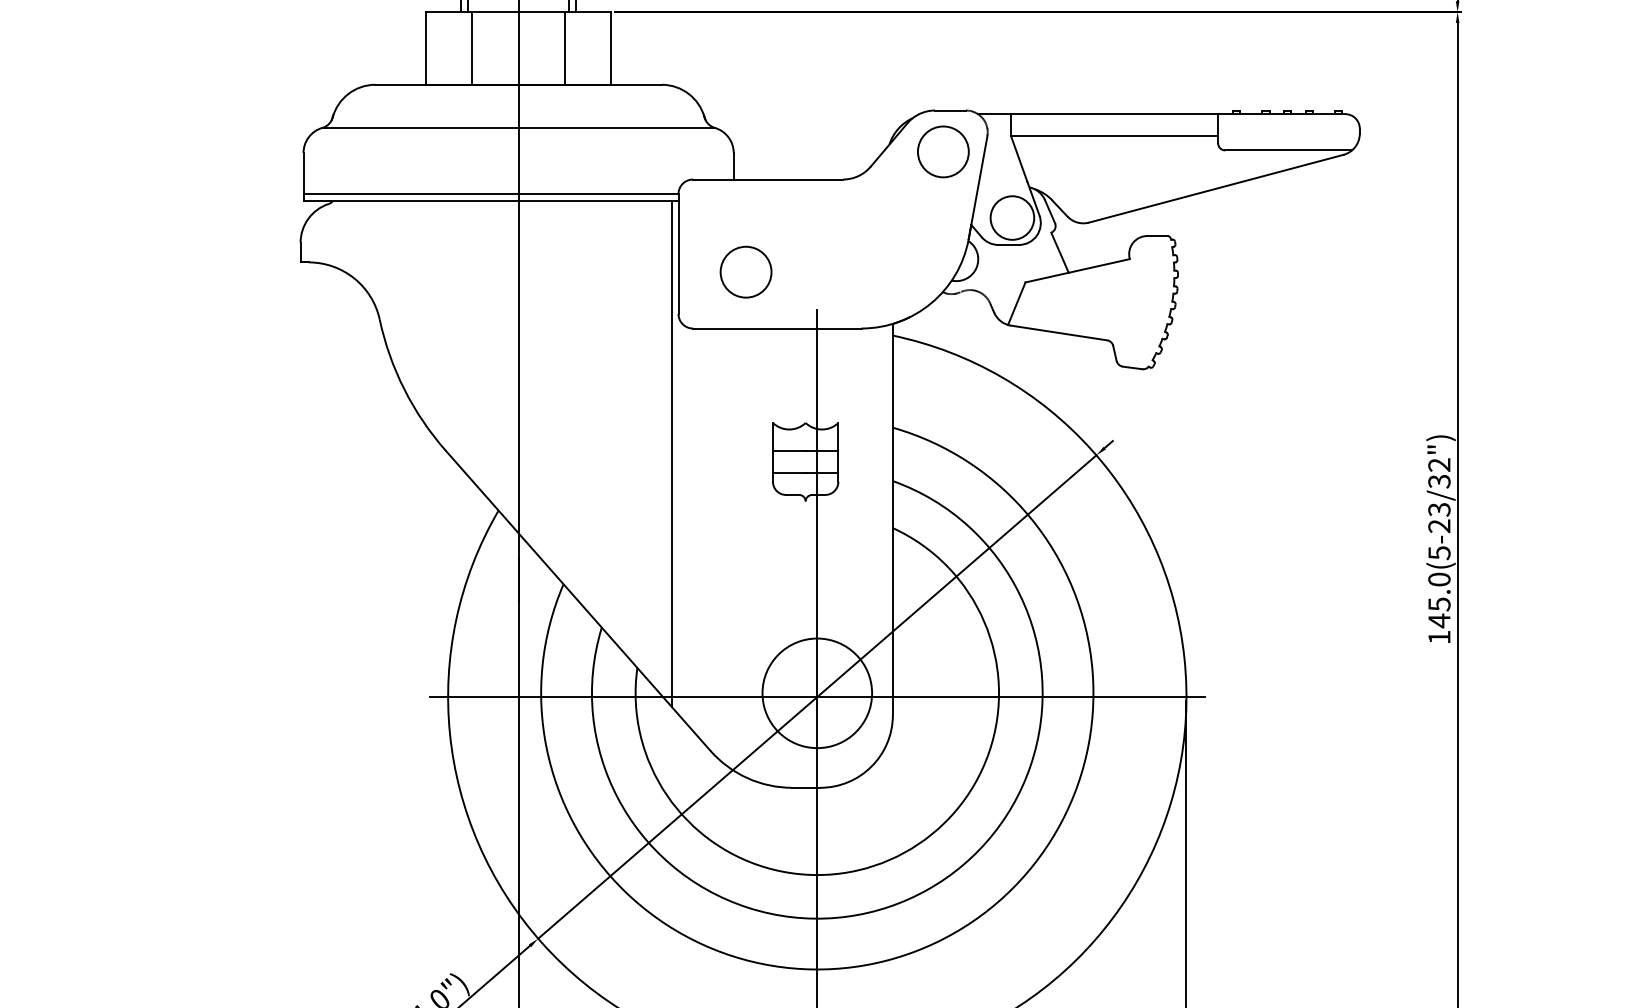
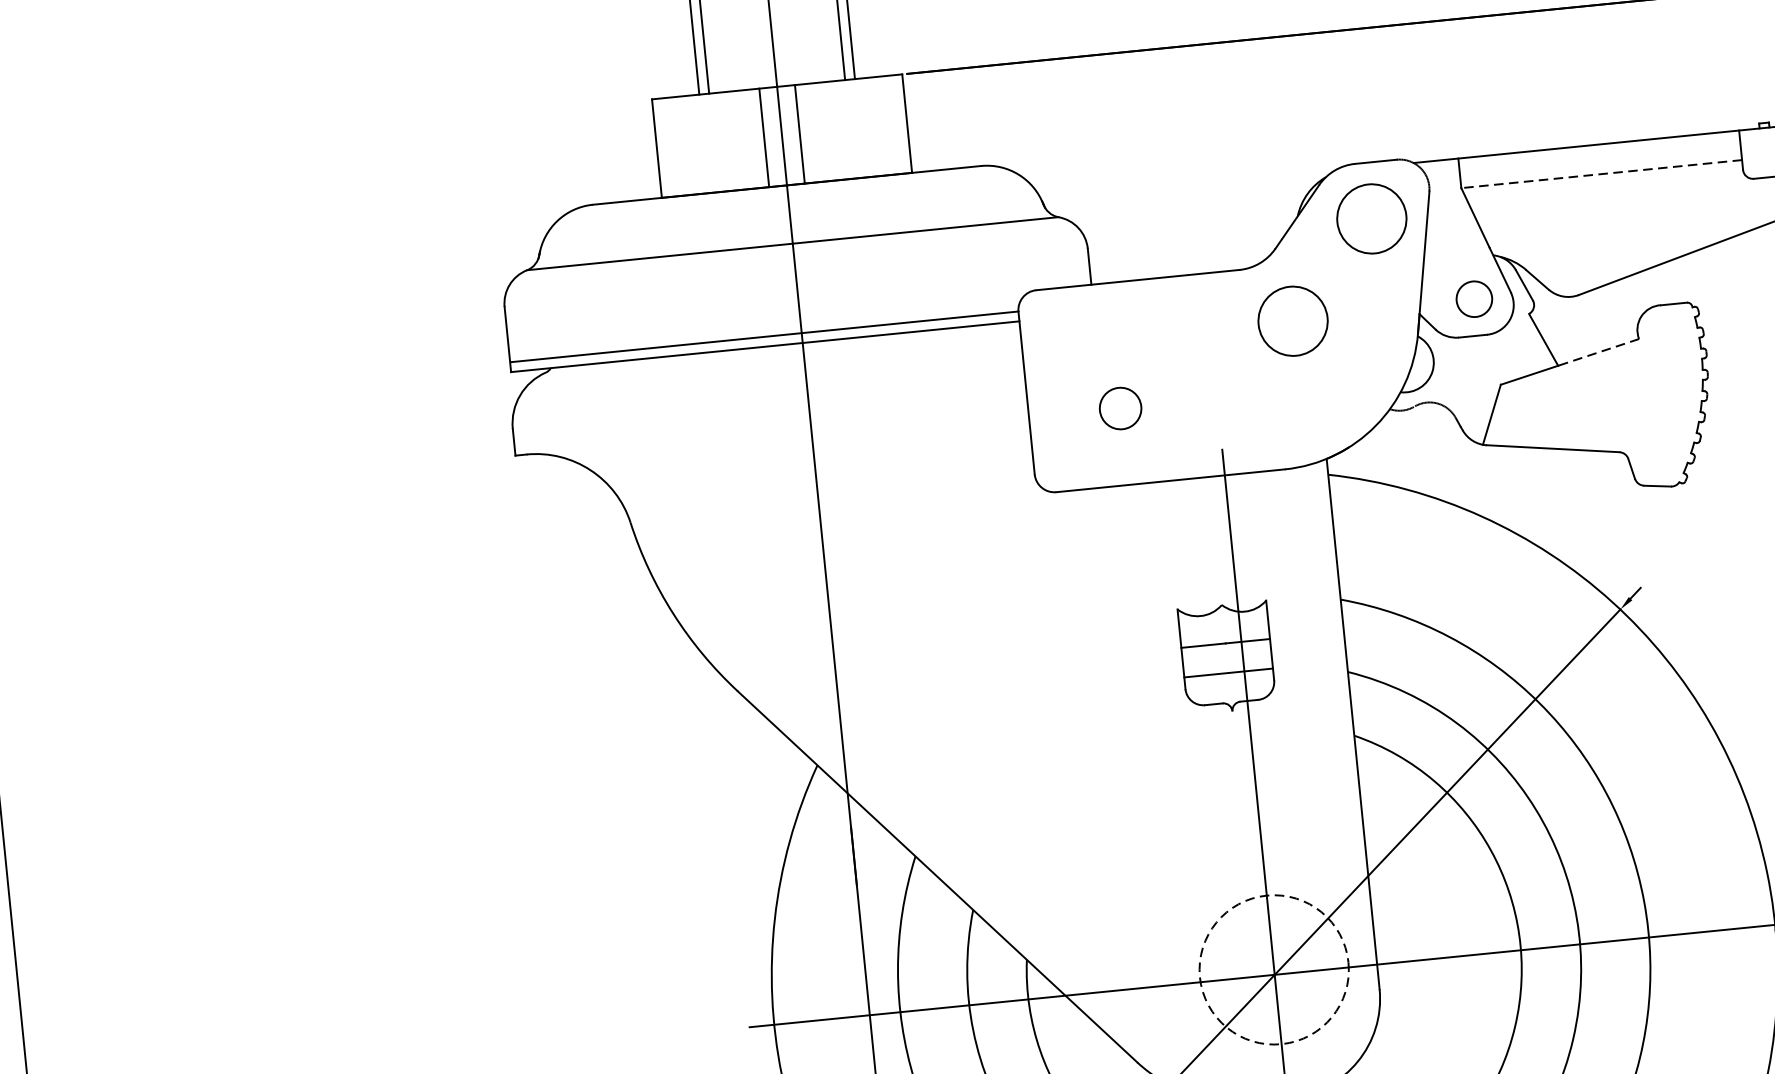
line: (472, 48) -> (764, 137), moved
line: (564, 48) -> (799, 134), moved
line: (1114, 135) -> (1601, 173), solid -> dashed
circle: (1012, 217) -> (1474, 298), size x0.6
circle: (878, 220) -> (1293, 320), added
line: (1098, 266) -> (1597, 353), solid -> dashed
circle: (745, 271) -> (1119, 407), size x0.6
line: (672, 454) -> (1045, 665), removed
circle: (817, 693) -> (1274, 970), solid -> dashed

